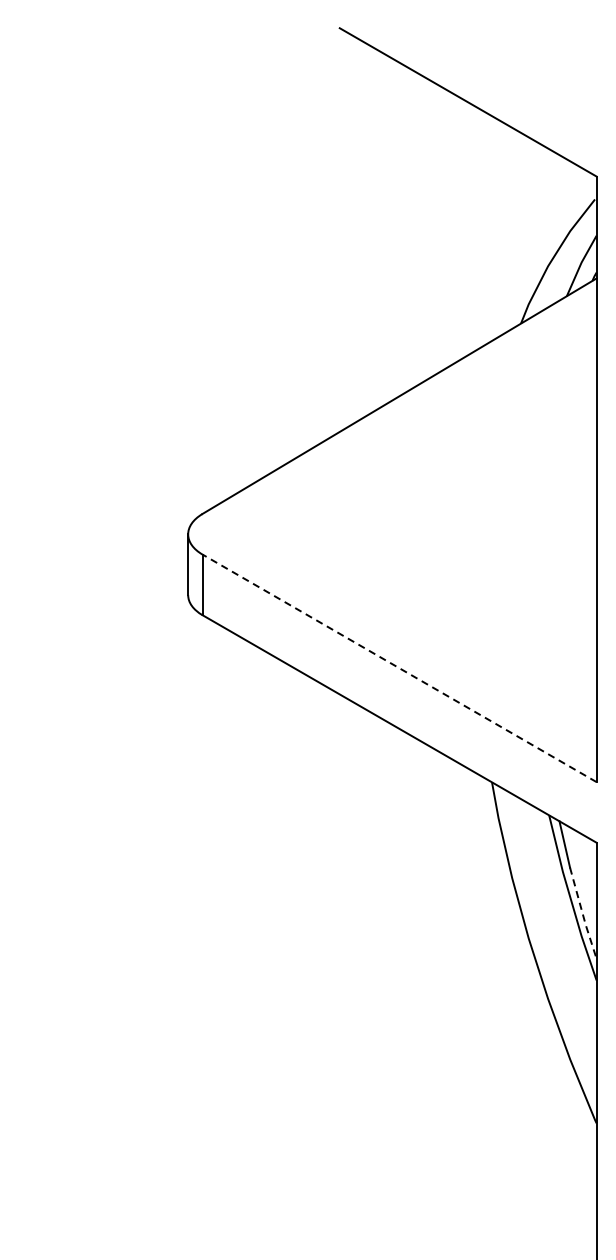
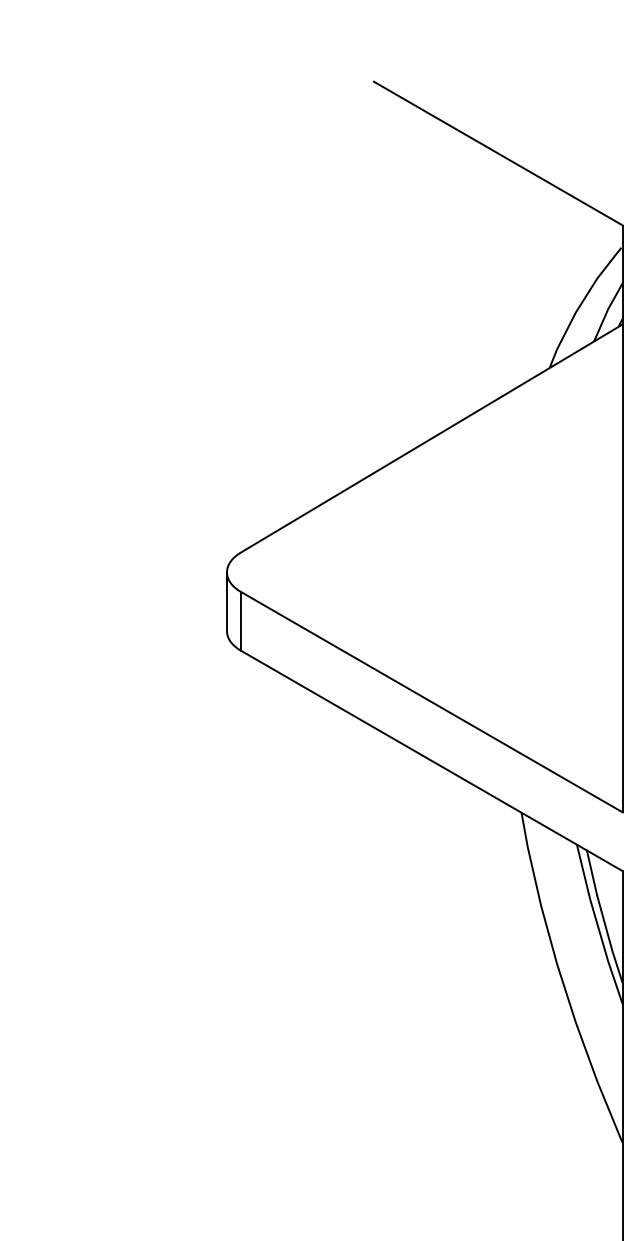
line: (399, 667) -> (431, 701), dashed -> solid
line: (582, 914) -> (609, 940), dashed -> solid

